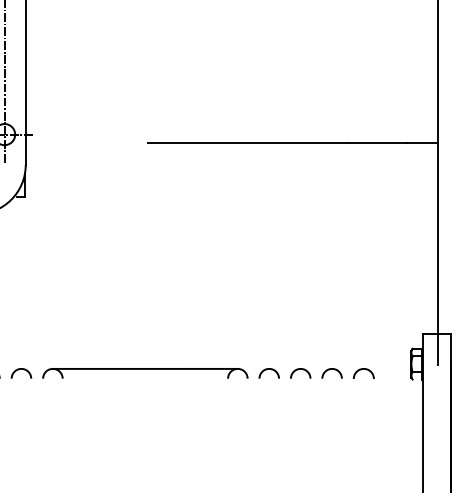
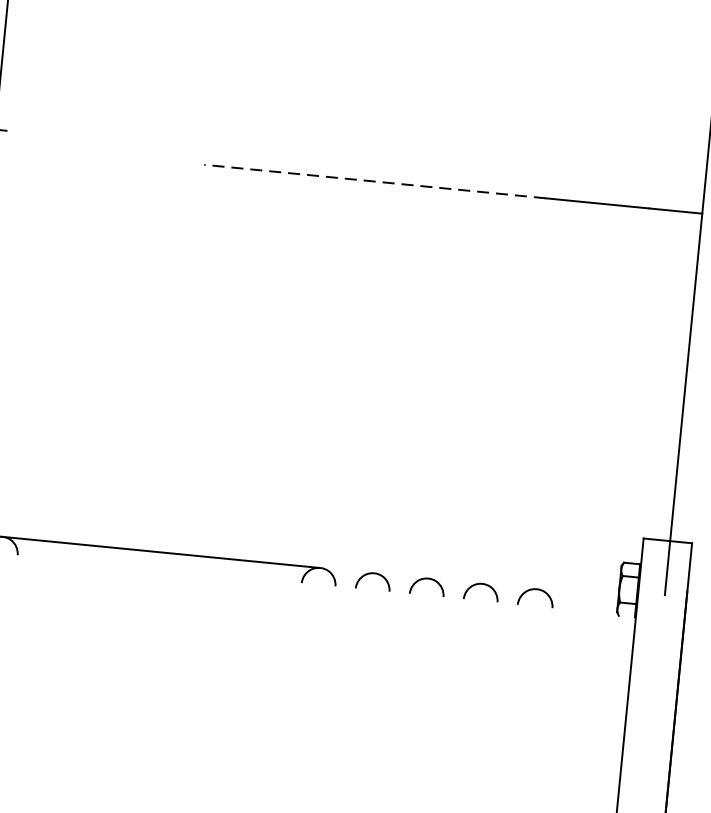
line: (247, 143) -> (374, 182), solid -> dashed

